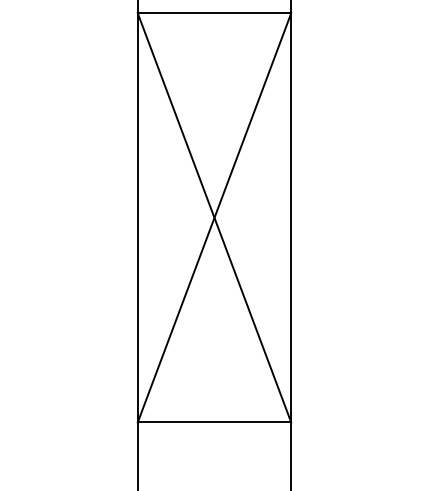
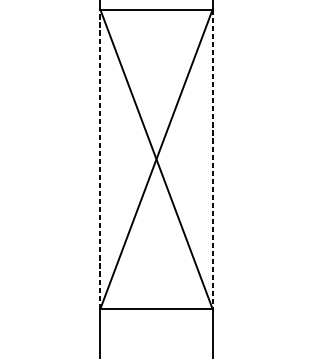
line: (137, 217) -> (100, 159), solid -> dashed
line: (291, 217) -> (212, 159), solid -> dashed

